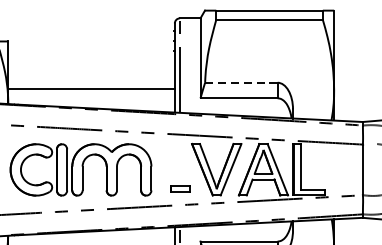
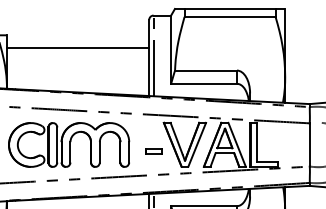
line: (241, 82) -> (206, 70), dashed -> solid
line: (92, 88) -> (78, 47), moved
part: (179, 189) -> (153, 151), moved

